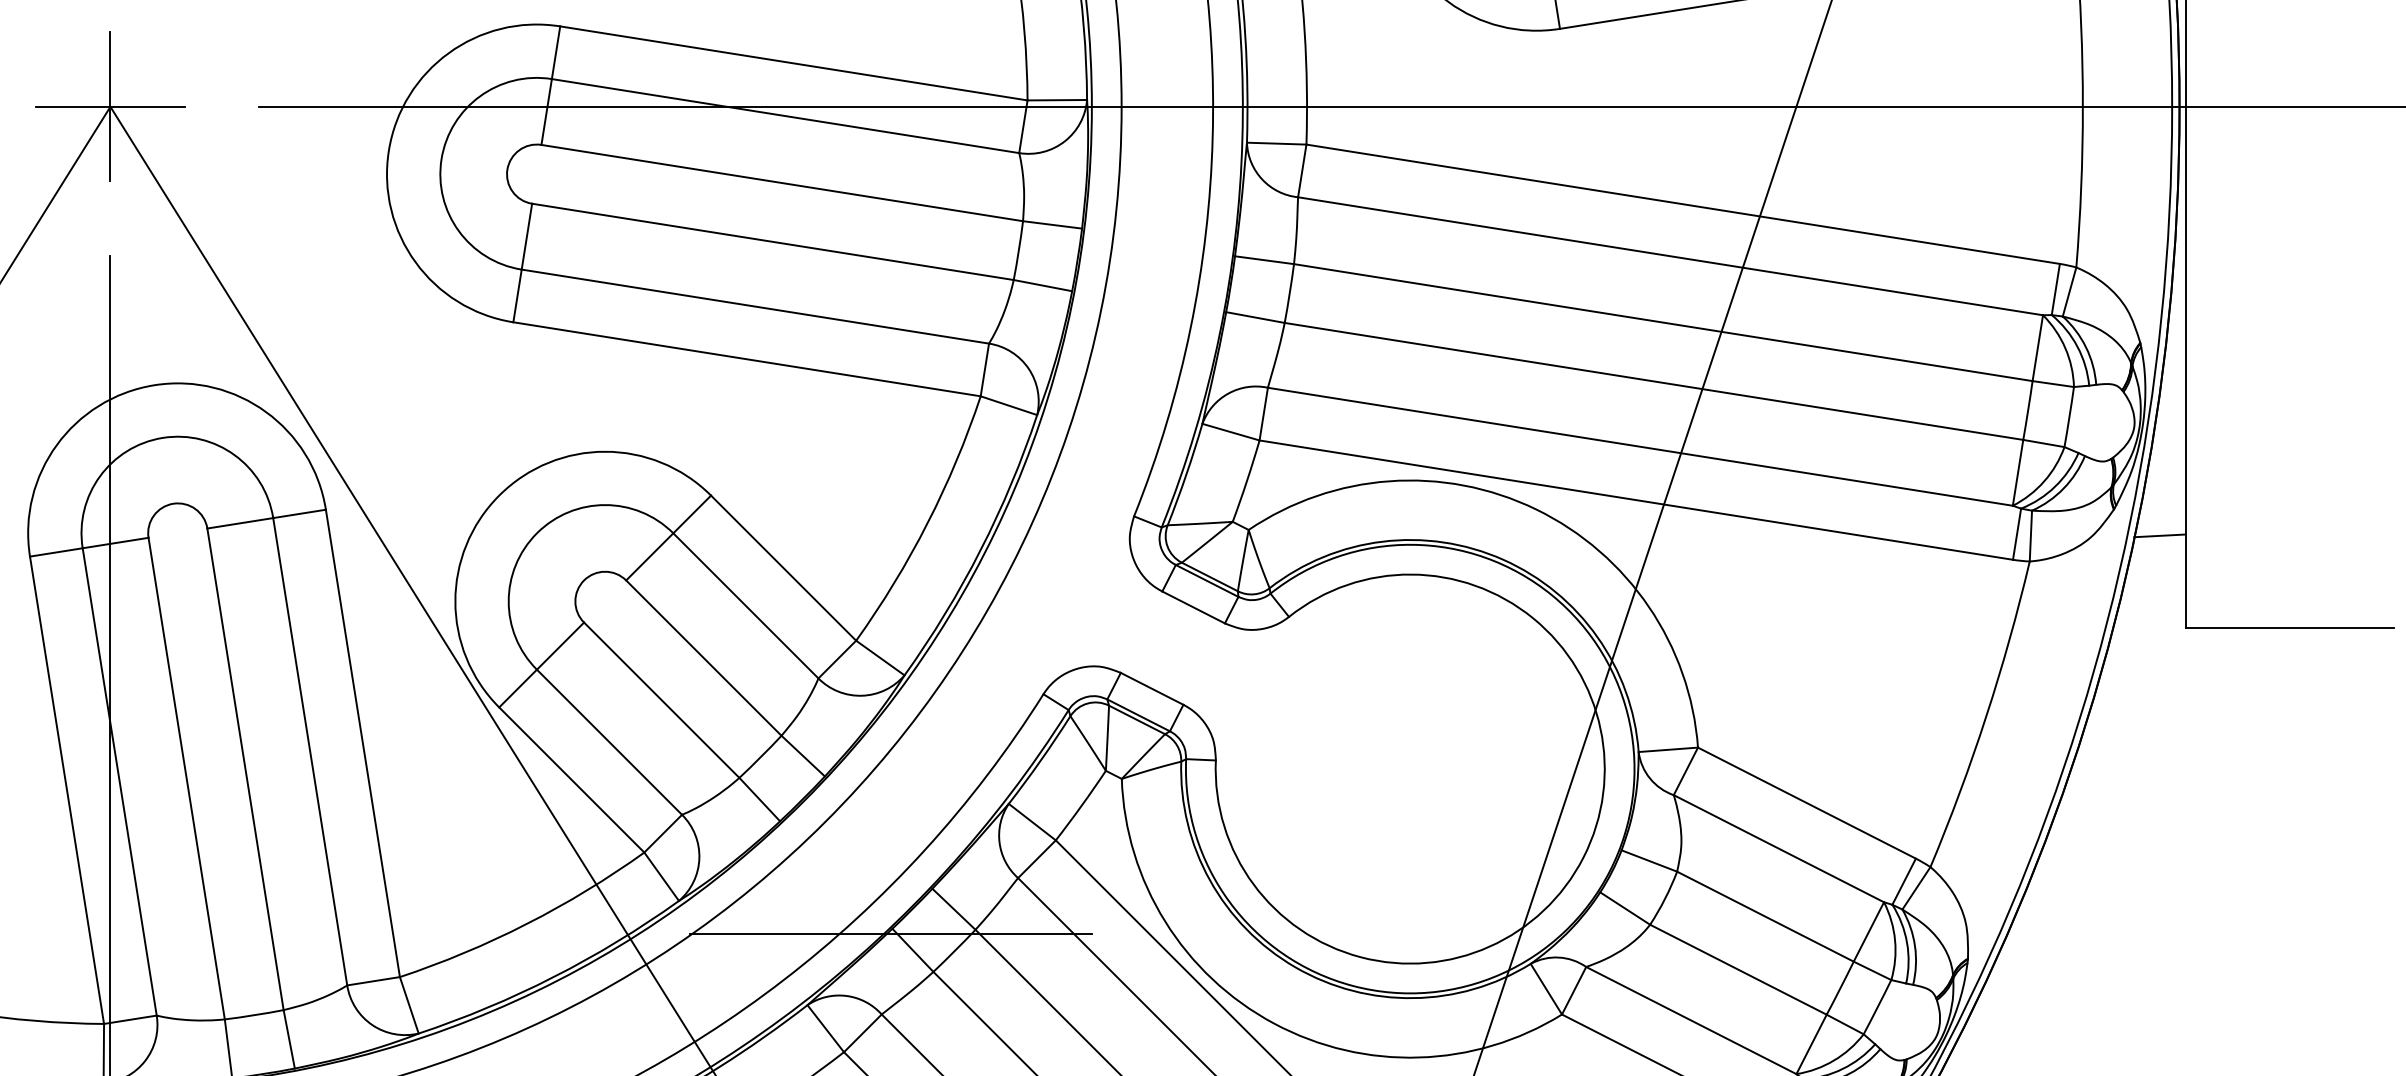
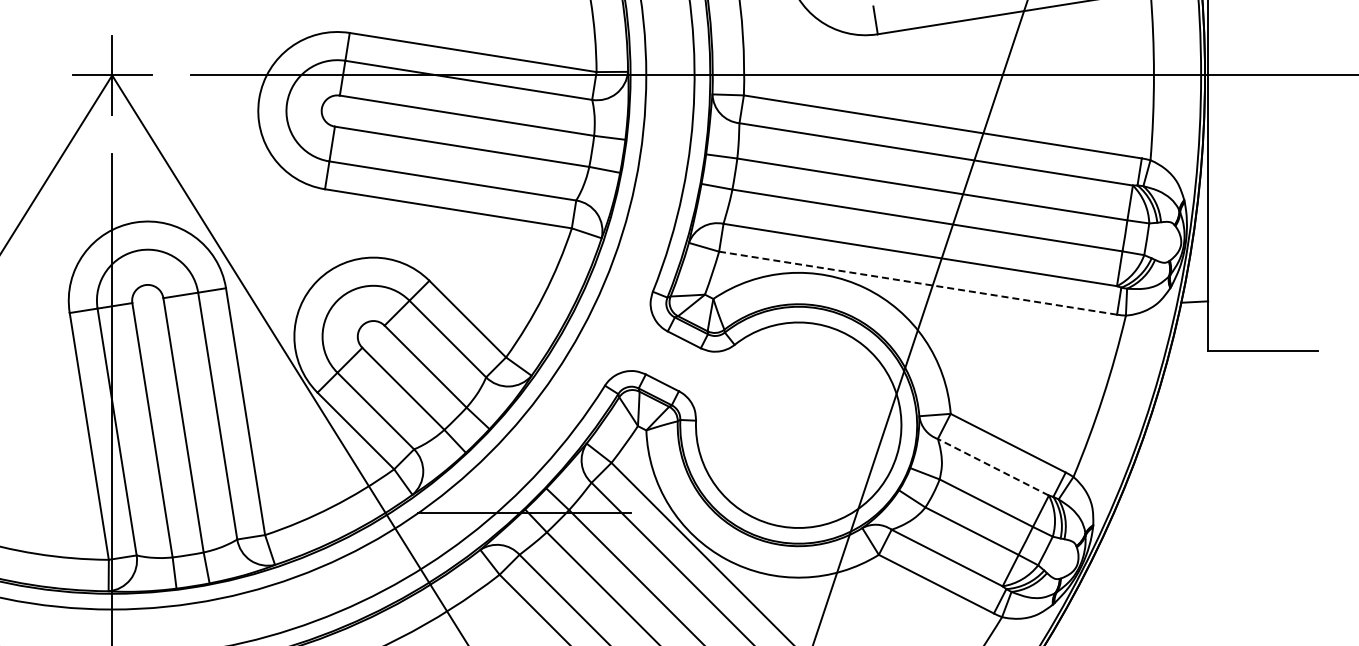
line: (1635, 500) -> (917, 283), solid -> dashed
line: (1777, 849) -> (992, 467), solid -> dashed

